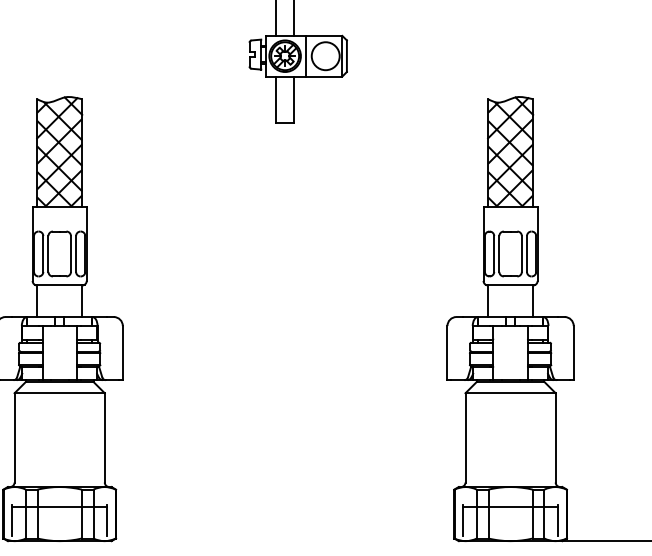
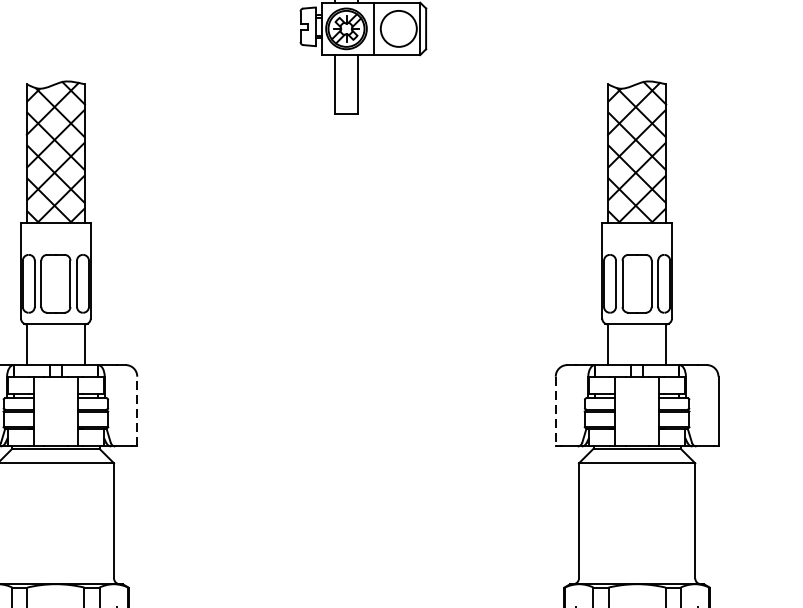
line: (122, 352) -> (136, 410), solid -> dashed
line: (447, 353) -> (555, 412), solid -> dashed

